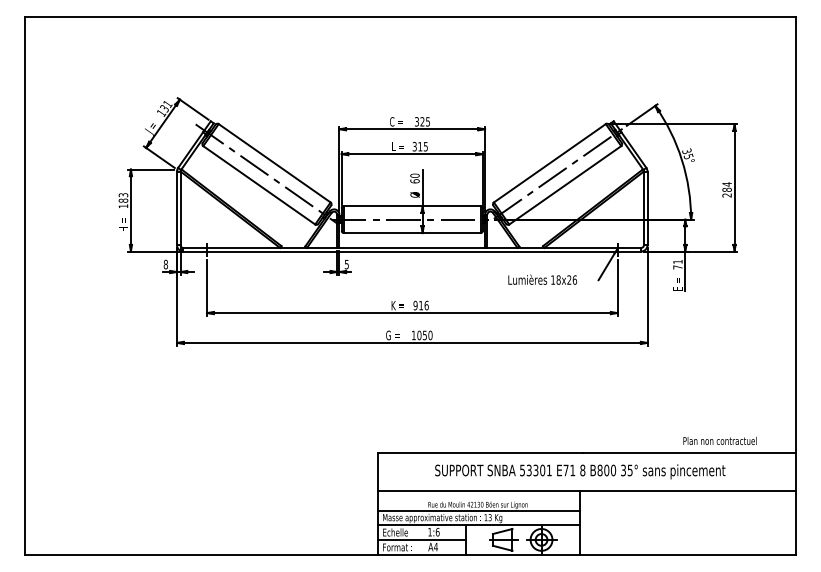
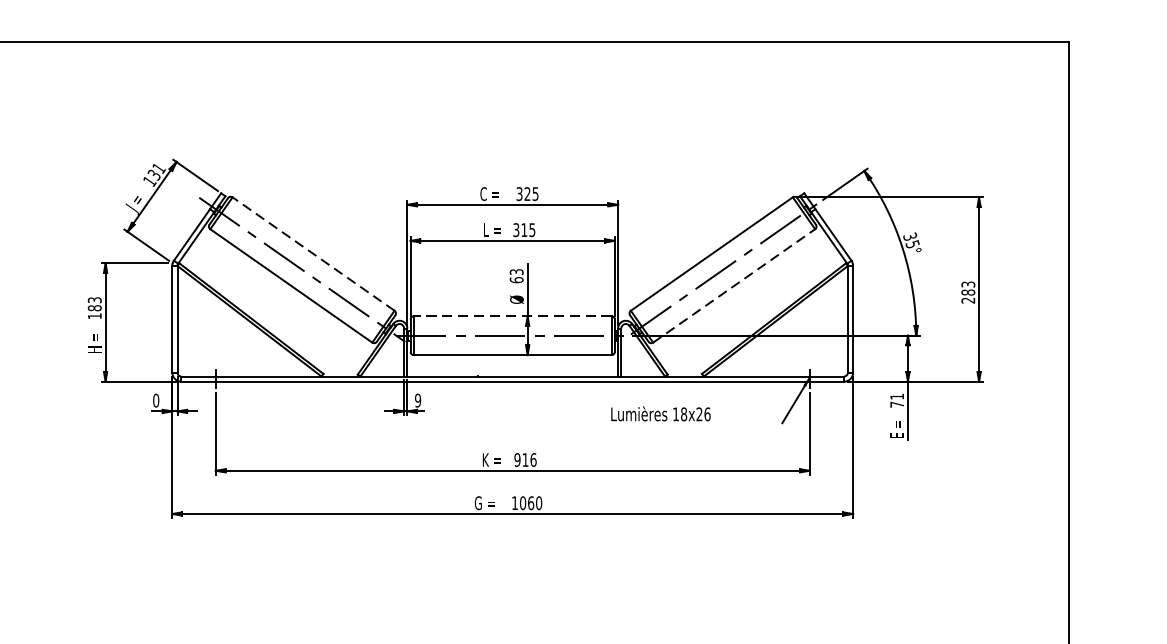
line: (274, 163) -> (313, 254), solid -> dashed
text: (414, 175) -> (515, 271), 60 -> 63
text: (726, 184) -> (967, 284), 284 -> 283
line: (565, 185) -> (734, 286), solid -> dashed
line: (411, 206) -> (511, 316), solid -> dashed
text: (165, 264) -> (155, 400), 8 -> 0
text: (346, 264) -> (417, 400), 5 -> 9
text: (542, 279) -> (660, 413), moved
text: (424, 335) -> (530, 503), 1050 -> 1060

